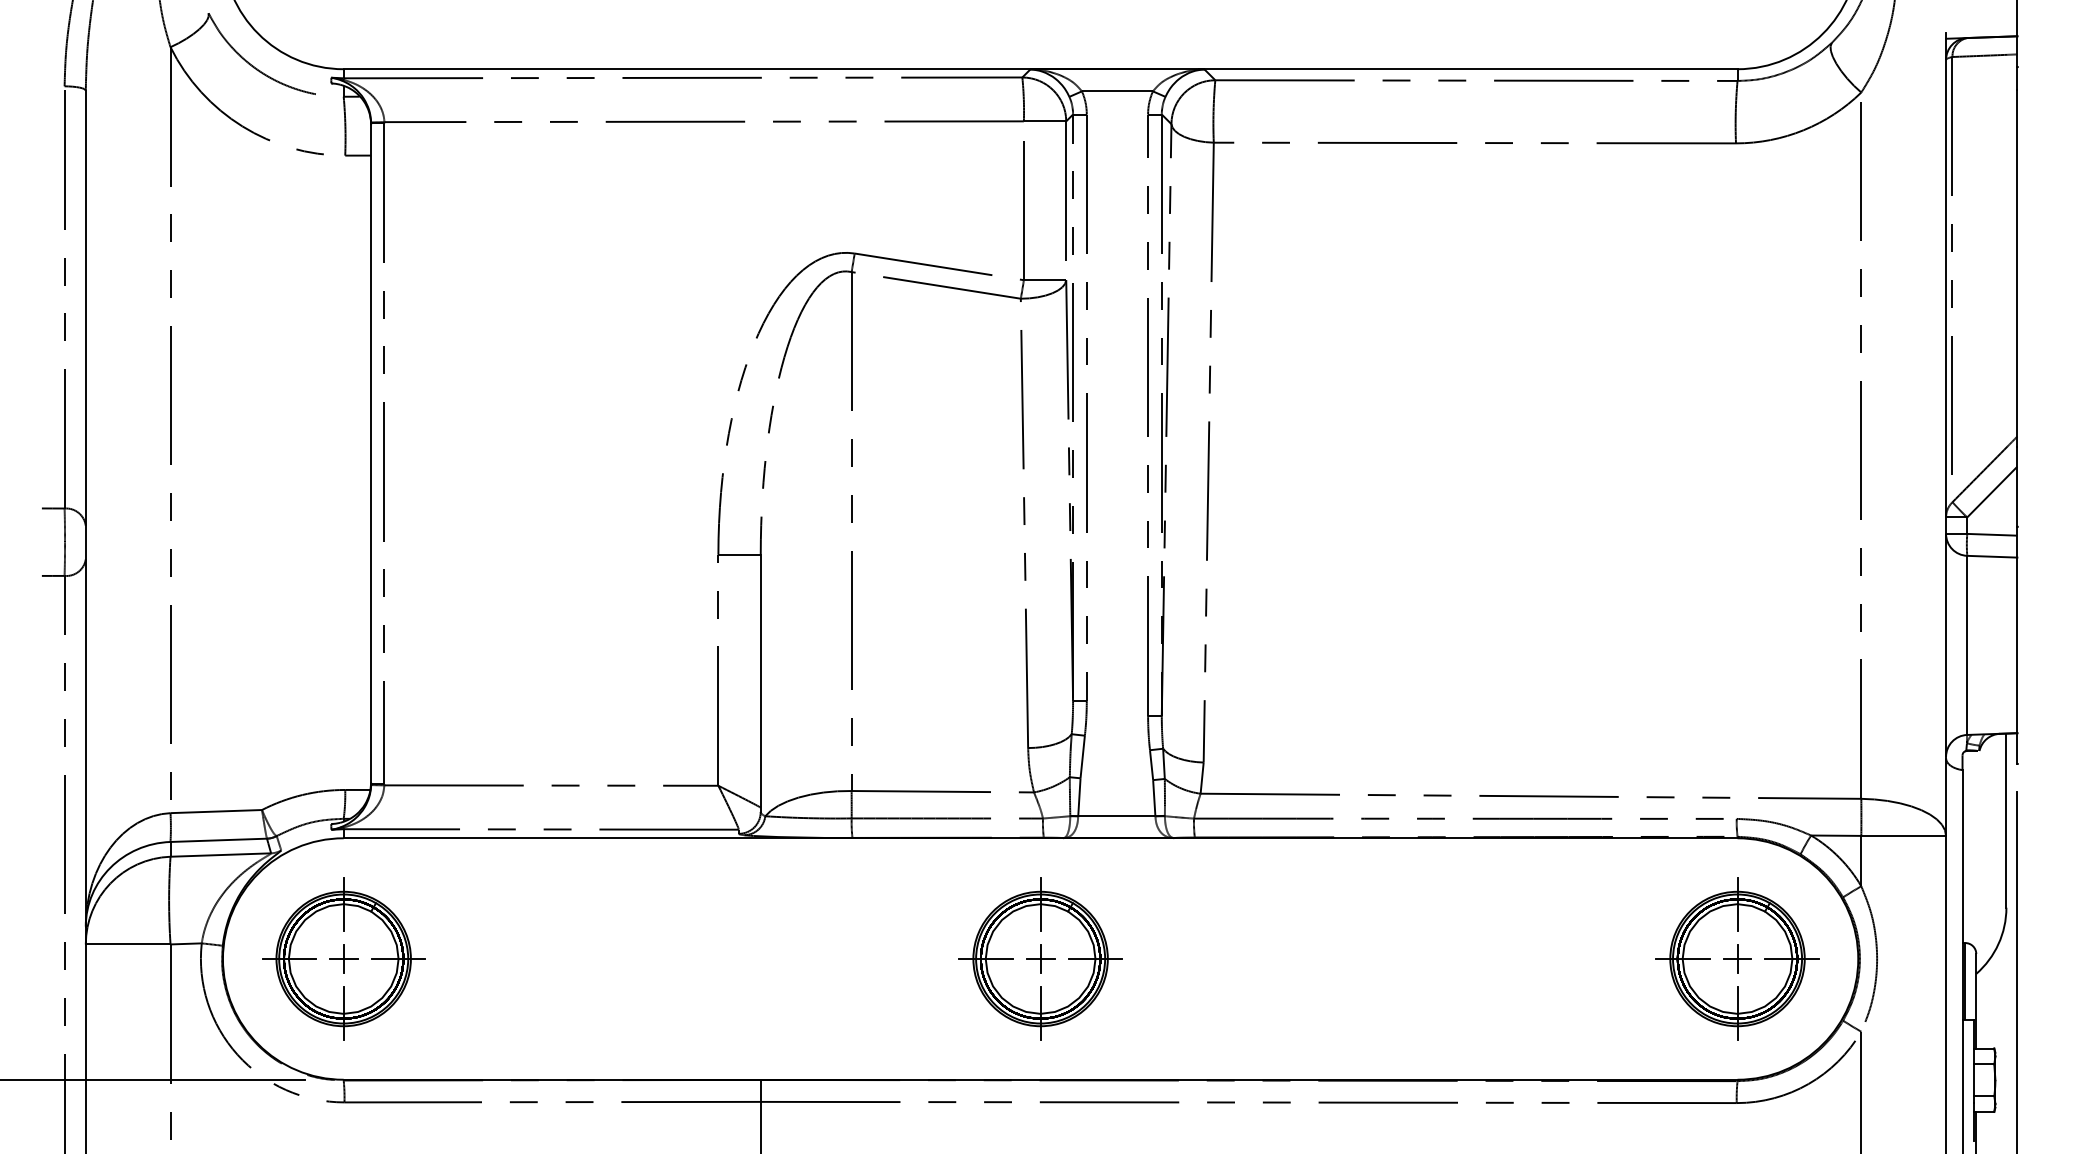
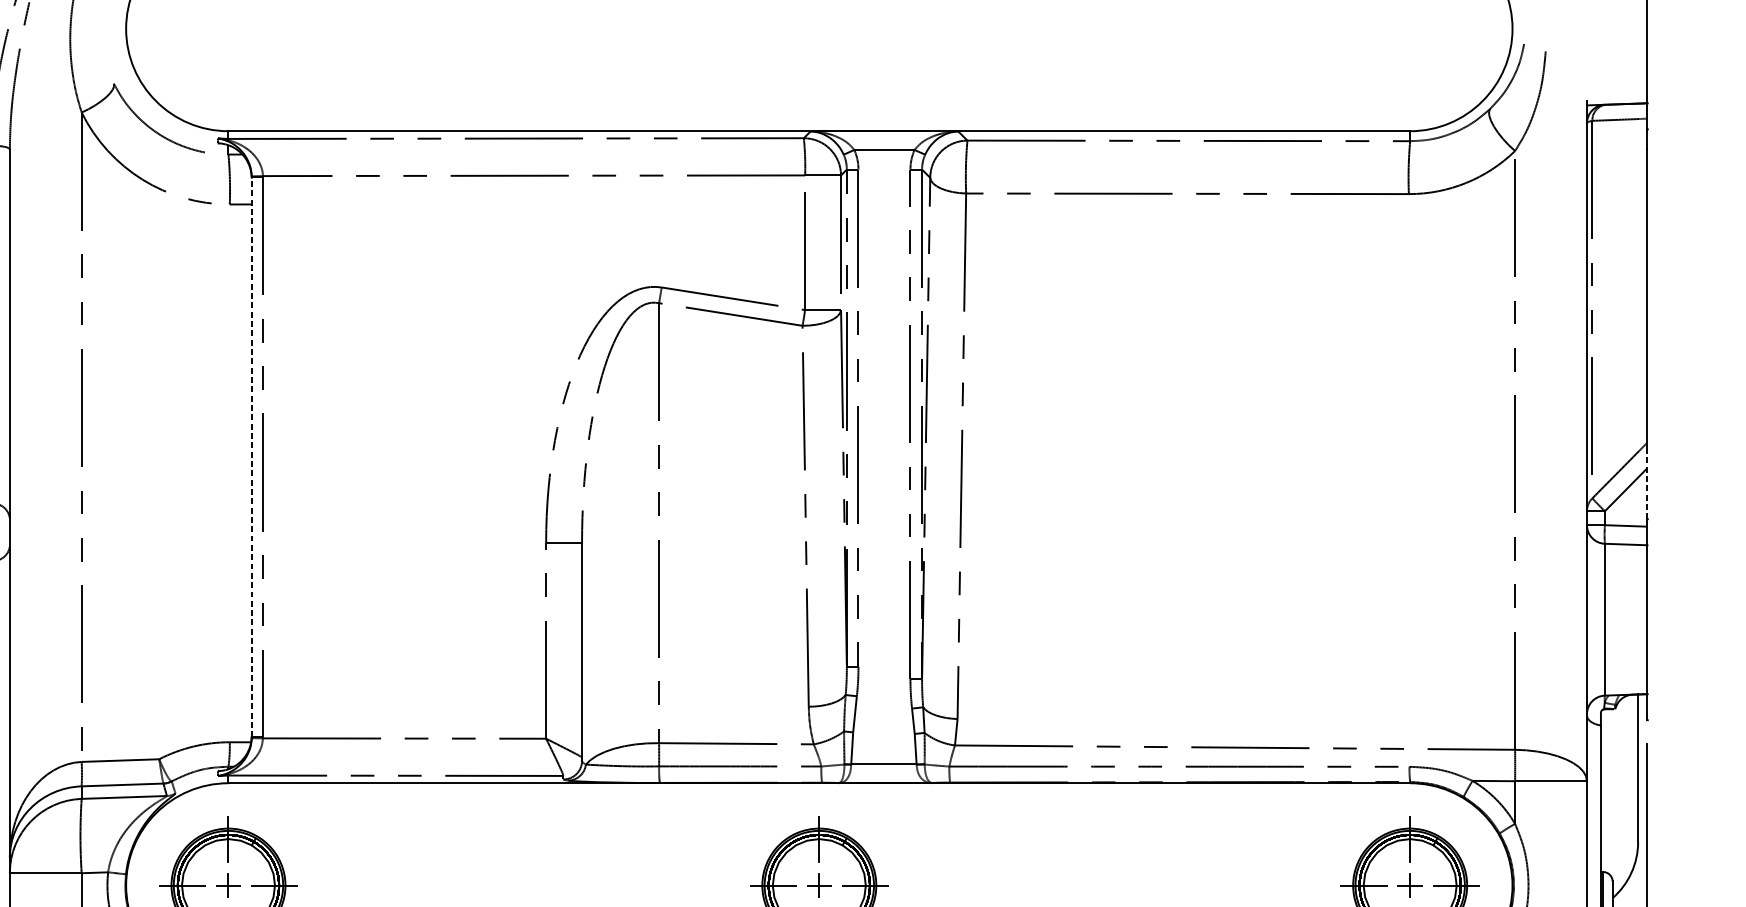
line: (371, 453) -> (252, 457), solid -> dashed
line: (2017, 487) -> (1647, 485), solid -> dashed

